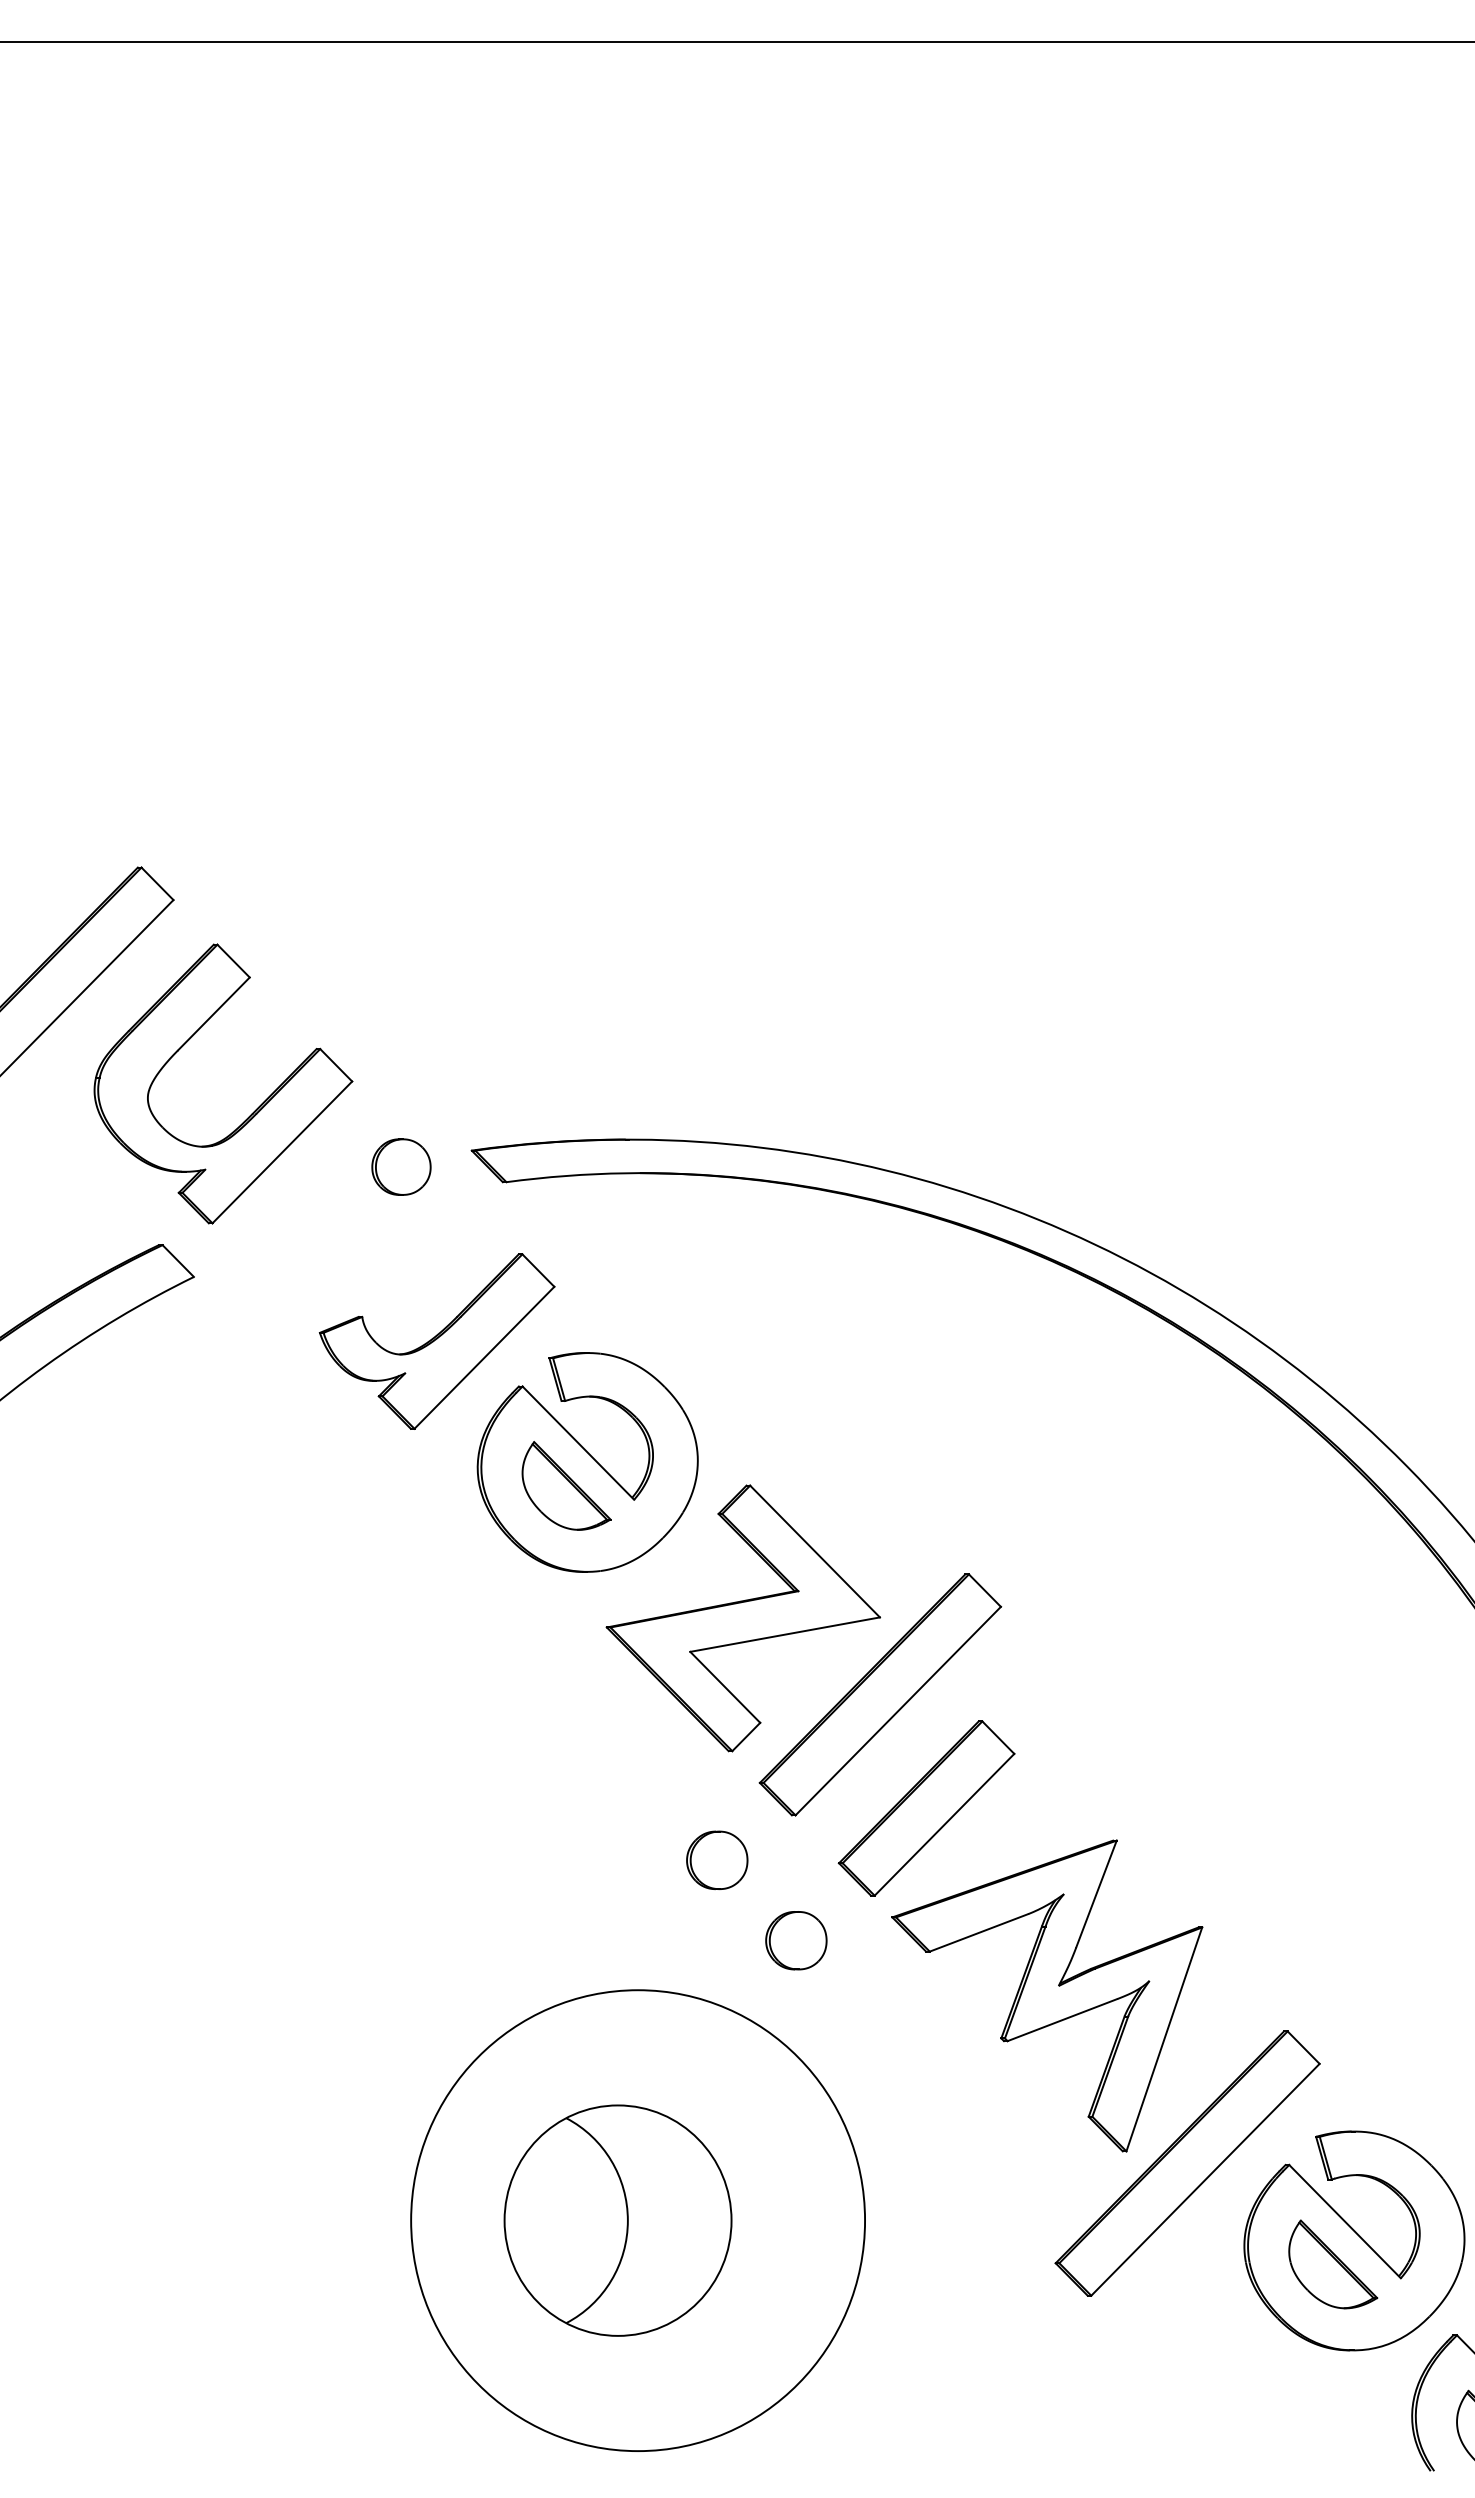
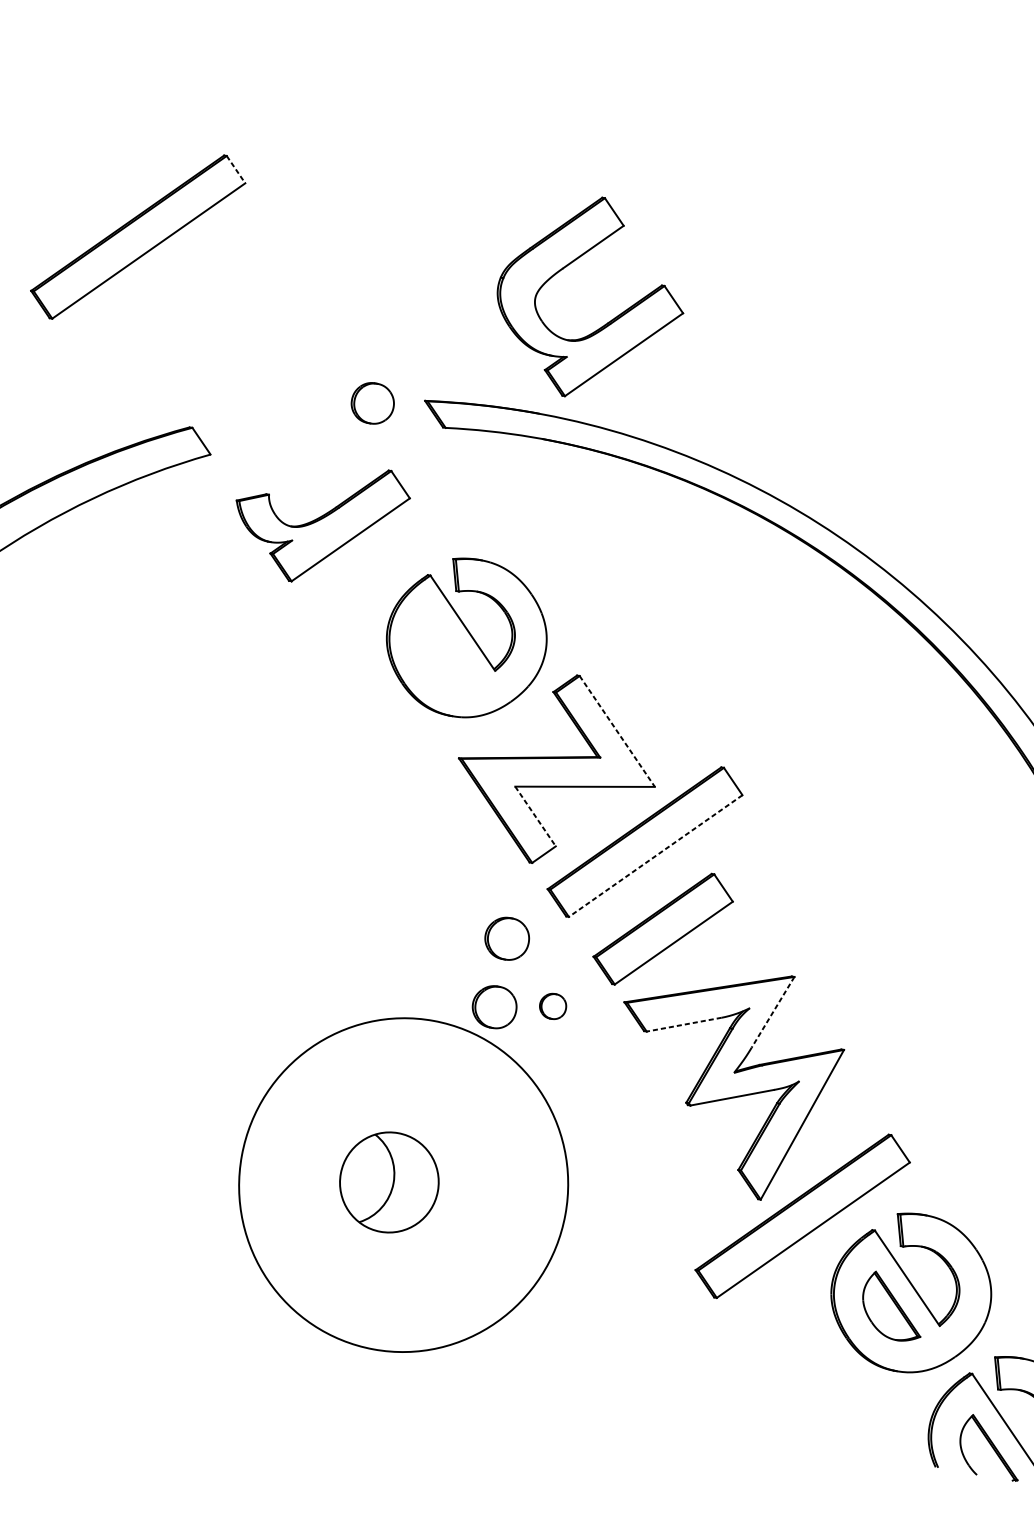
line: (157, 883) -> (236, 169), solid -> dashed
part: (252, 1112) -> (607, 322), moved
part: (436, 1341) -> (318, 521), moved
part: (566, 1485) -> (448, 651), removed
line: (815, 1551) -> (617, 731), solid -> dashed
line: (725, 1687) -> (535, 816), solid -> dashed
line: (897, 1711) -> (655, 856), solid -> dashed
line: (1096, 1894) -> (772, 1012), solid -> dashed
line: (978, 1932) -> (683, 1024), solid -> dashed
part: (796, 1940) -> (553, 1006), size x0.6
part: (717, 1955) -> (494, 1006), added
part: (617, 2220) -> (389, 1182), size x0.6

